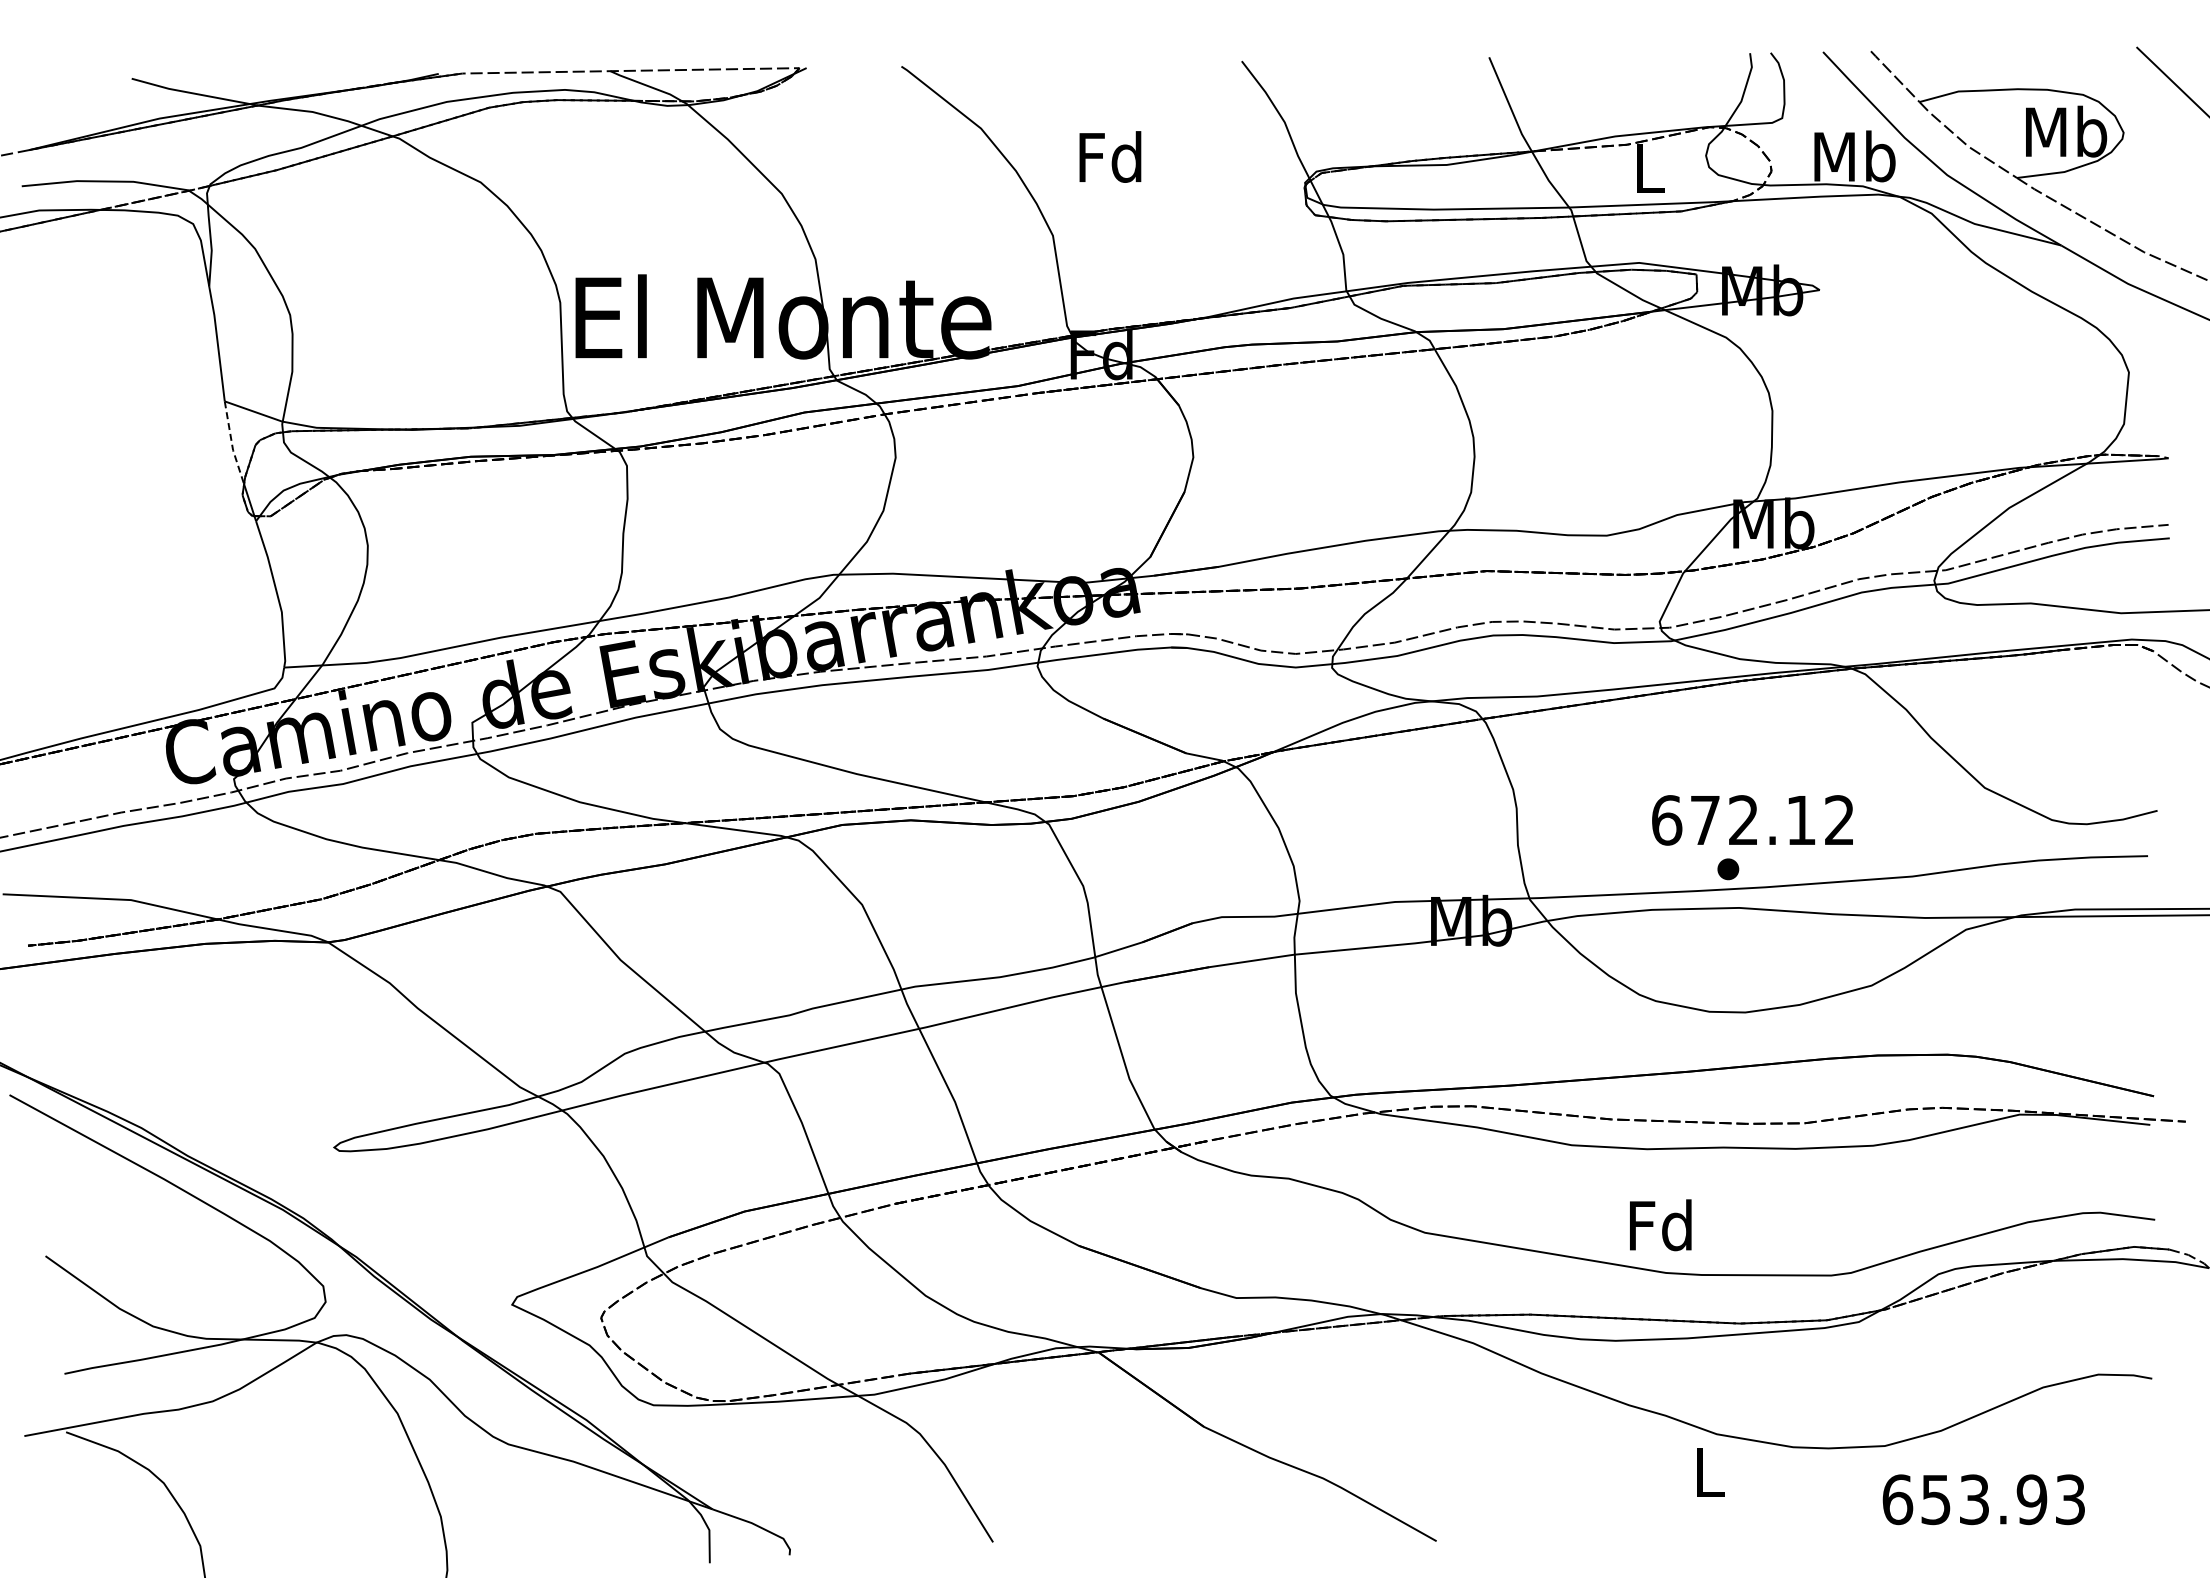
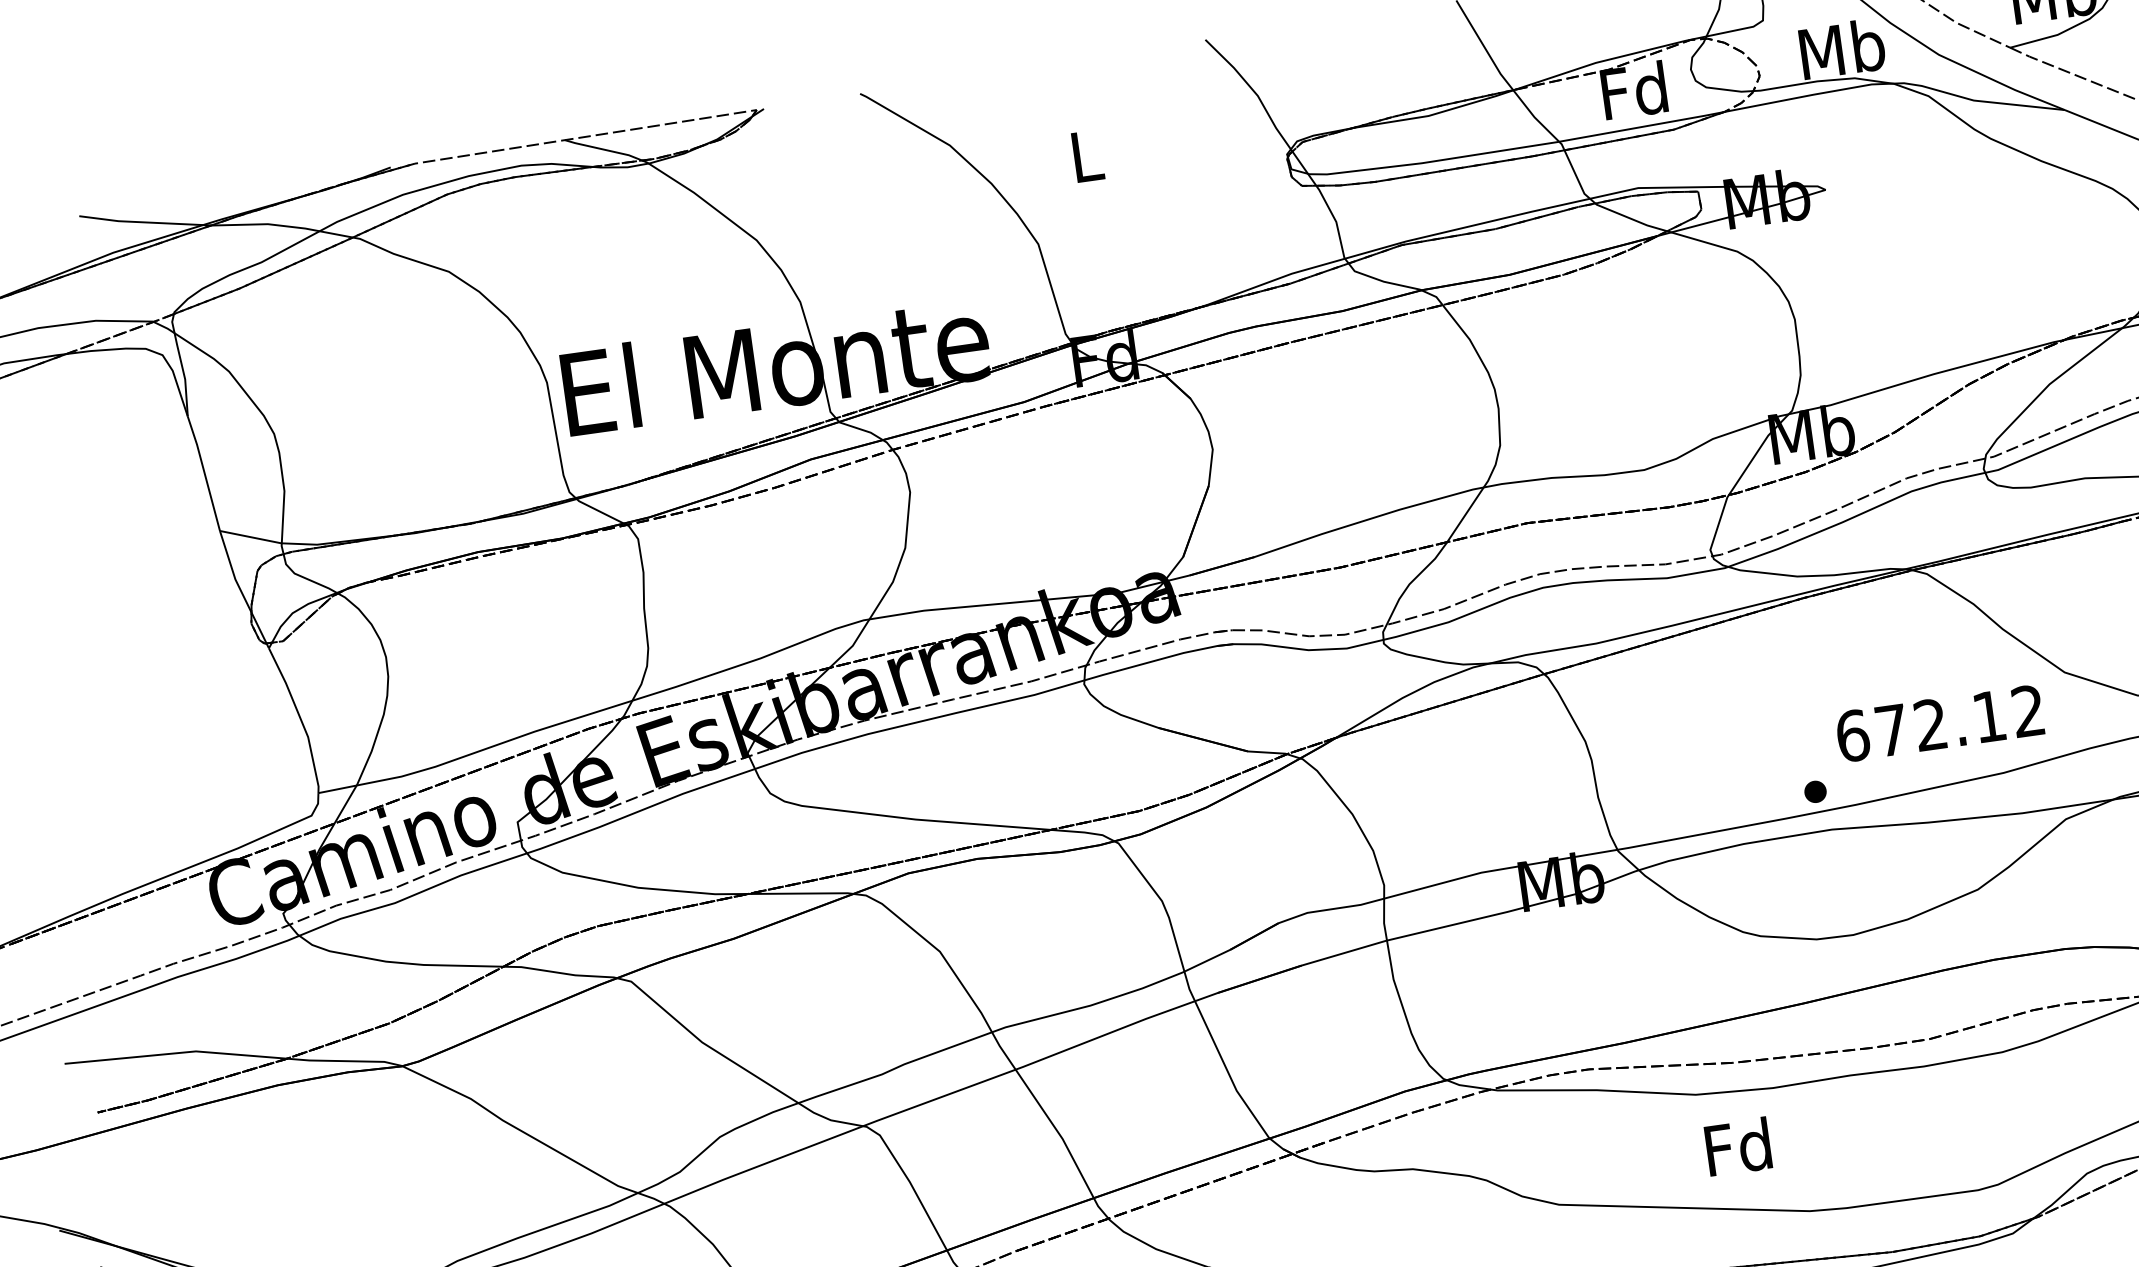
text: (1110, 156) -> (1085, 155), Fd -> L
text: (1648, 168) -> (1634, 90), L -> Fd
line: (232, 444) -> (233, 573), dashed -> solid
text: (1752, 820) -> (1939, 723), moved
text: (1660, 1225) -> (1738, 1147), moved

